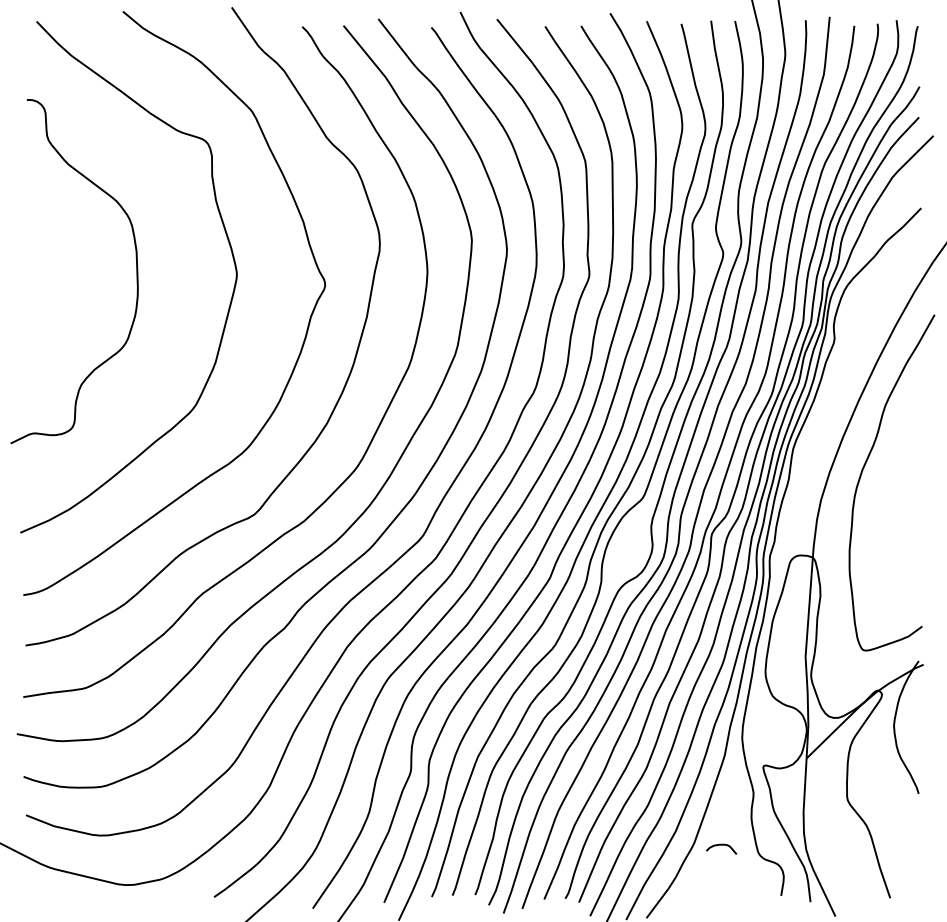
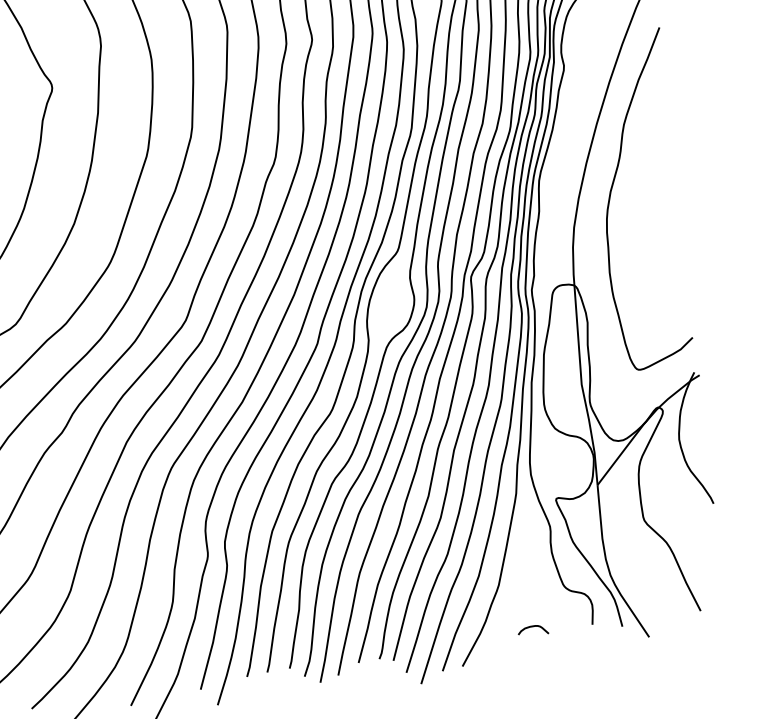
curve: (721, 845) -> (532, 627), moved

